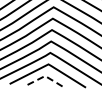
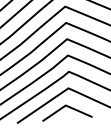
line: (45, 76) -> (66, 106), dashed -> solid

